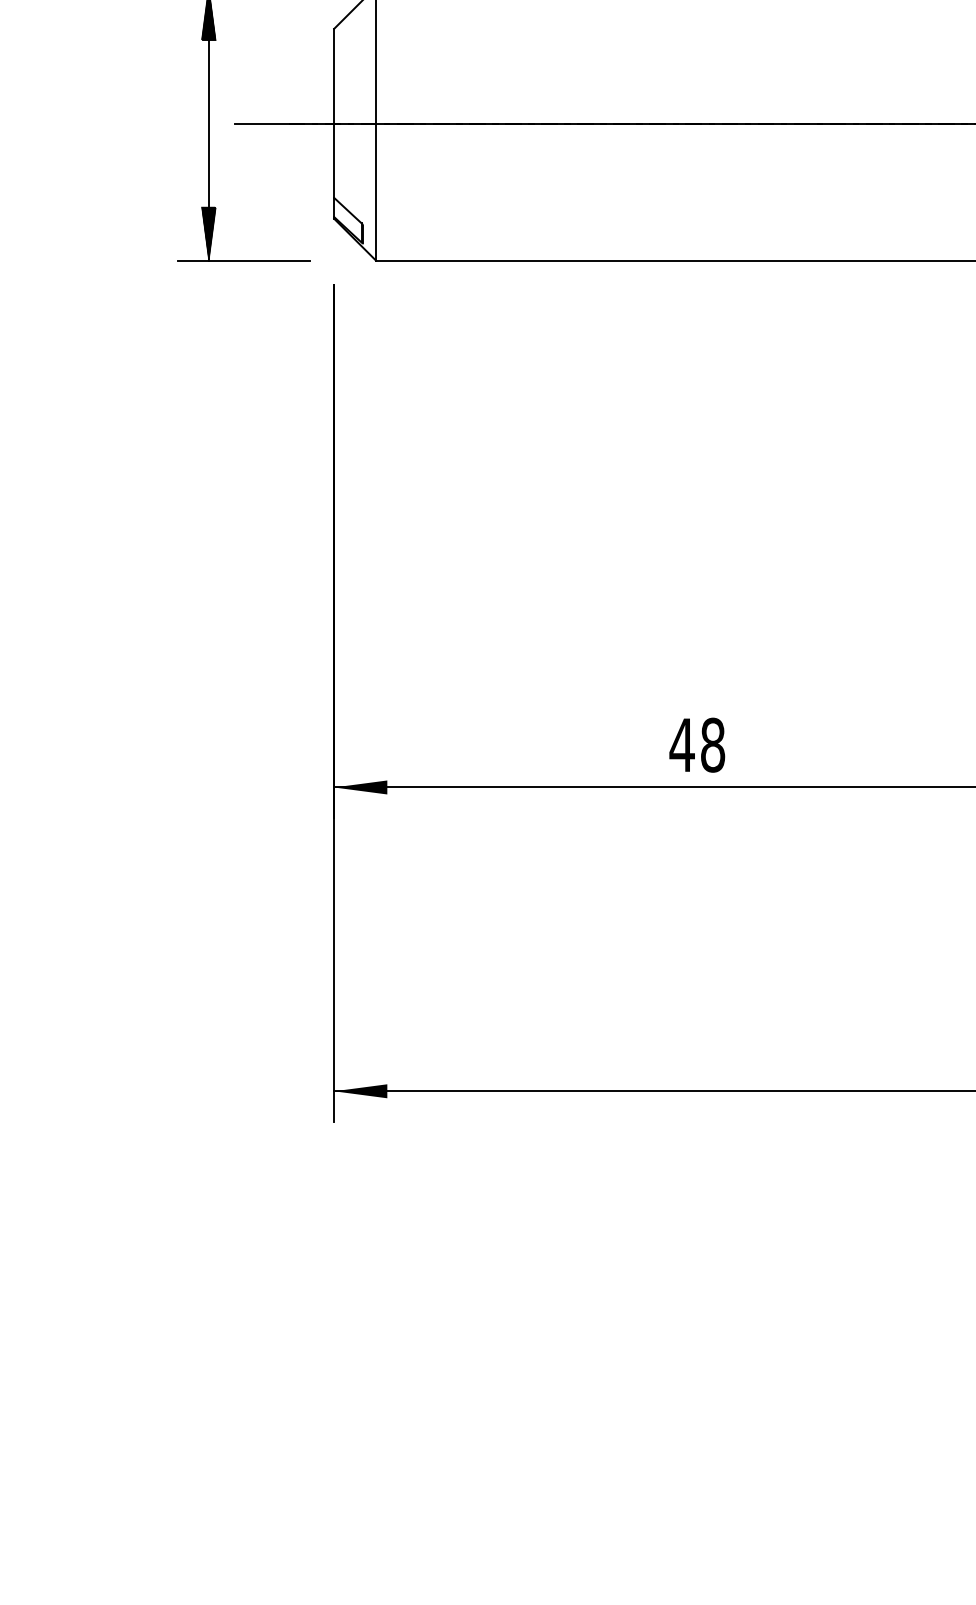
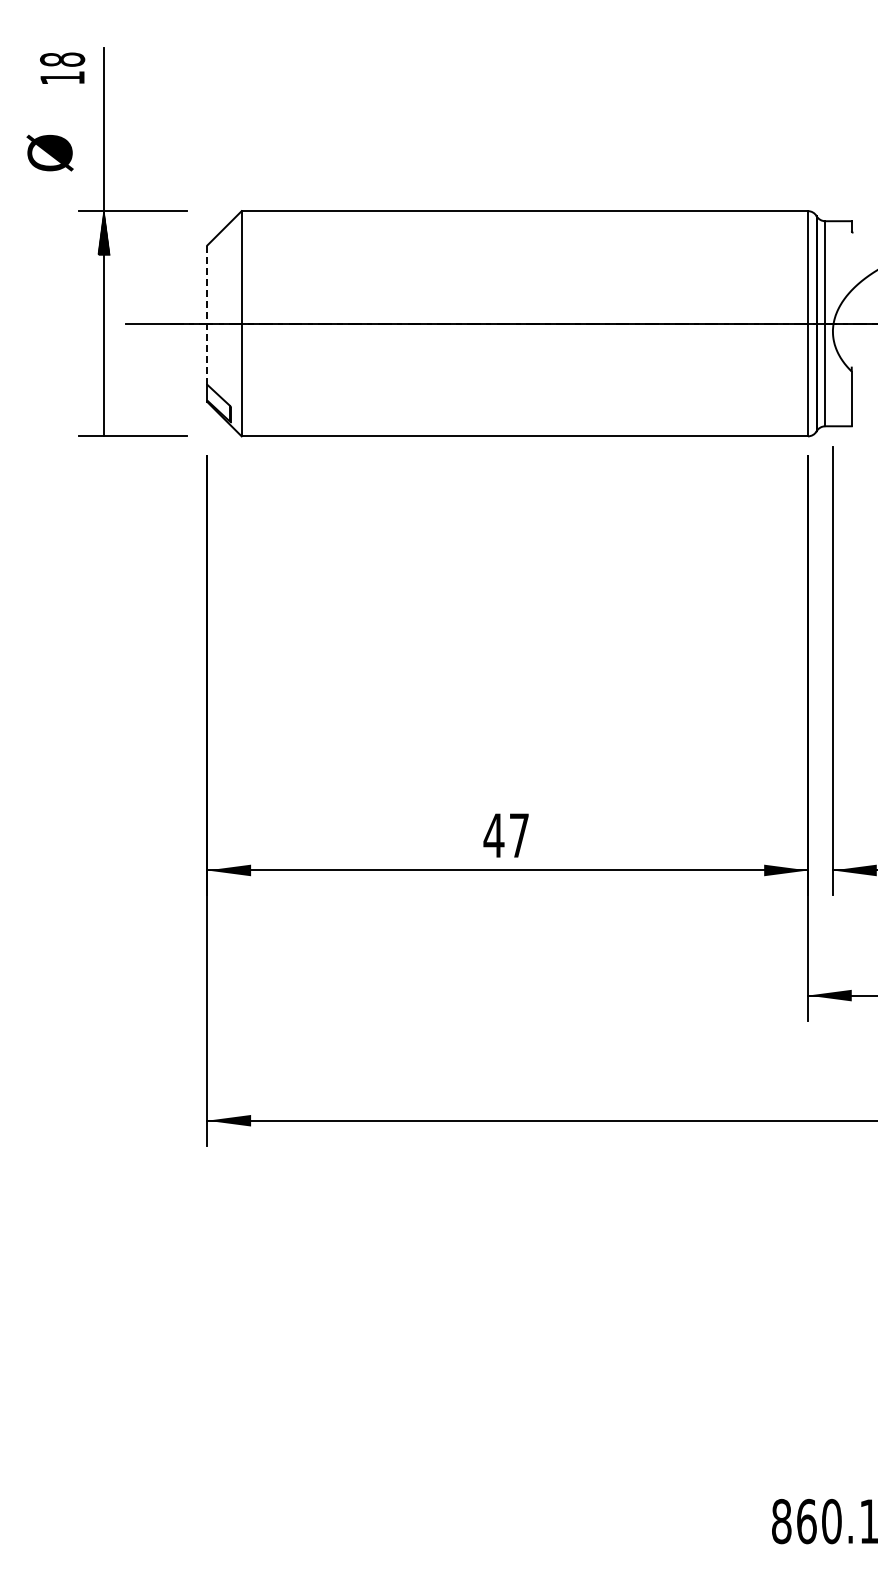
line: (334, 113) -> (207, 315), solid -> dashed
hatch: (208, 233) -> (103, 414), removed
text: (713, 745) -> (519, 835), 48 -> 47

